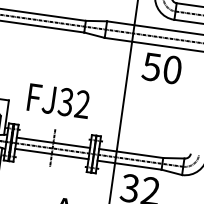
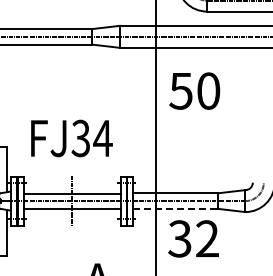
text: (161, 67) -> (194, 90), moved
text: (82, 103) -> (102, 137), FJ32 -> FJ34
line: (129, 164) -> (175, 208), solid -> dashed

